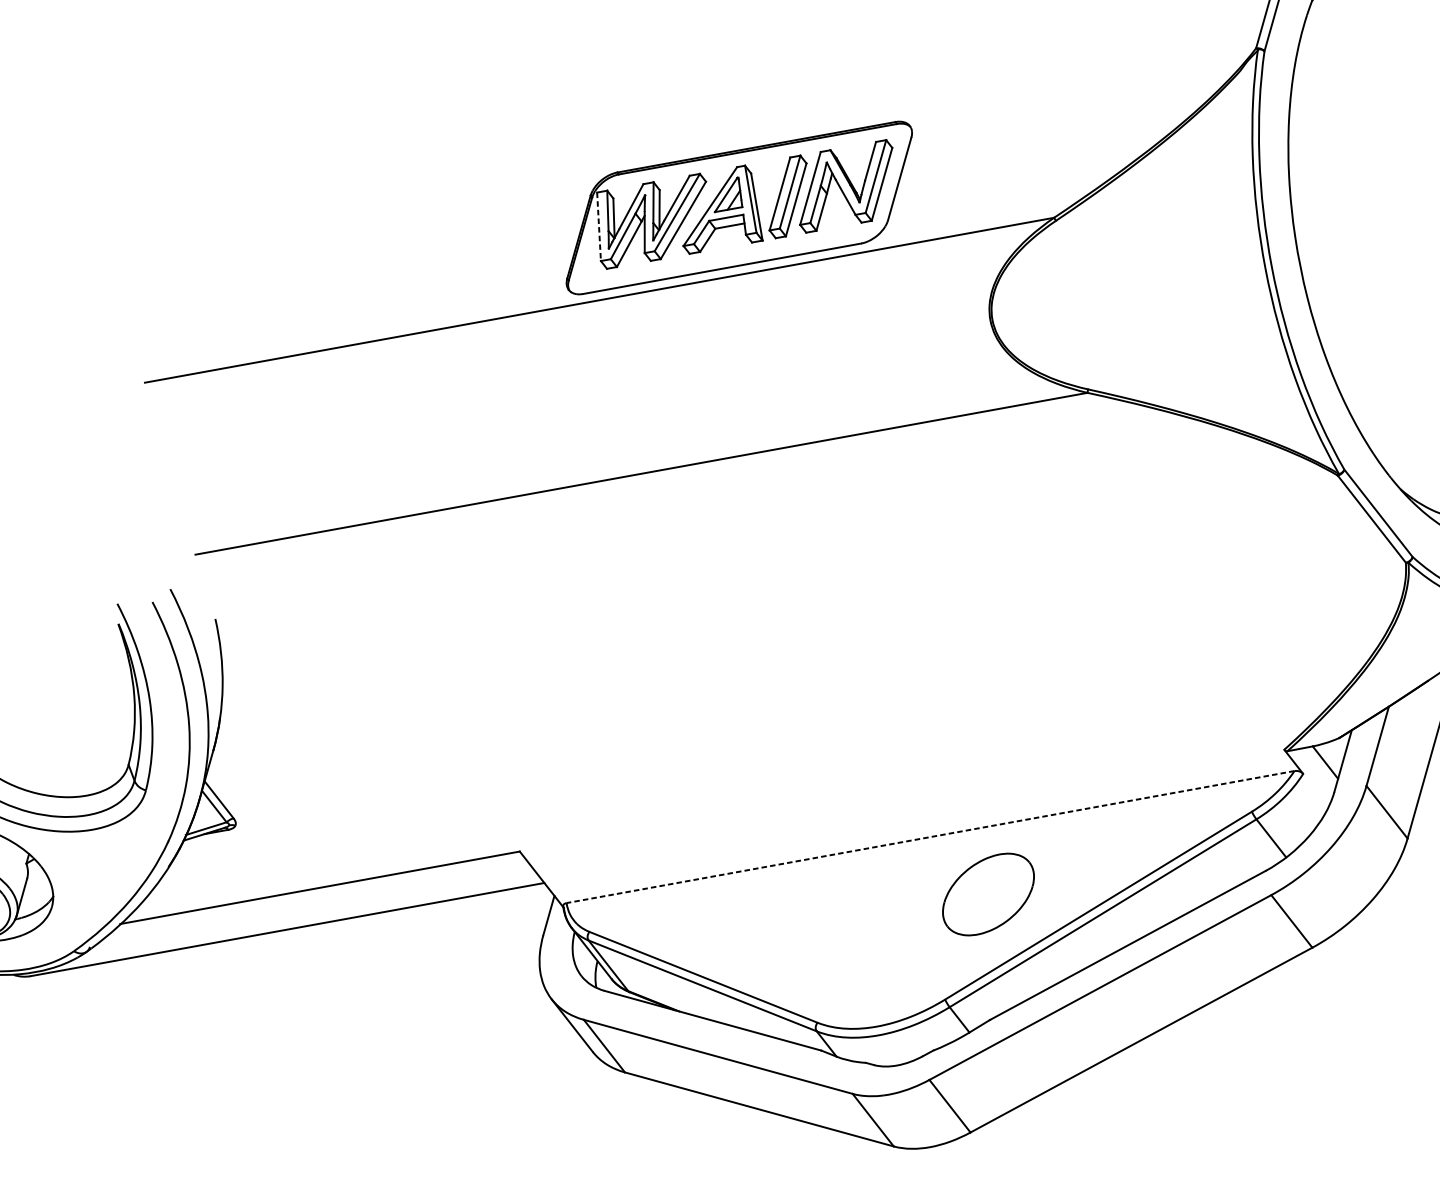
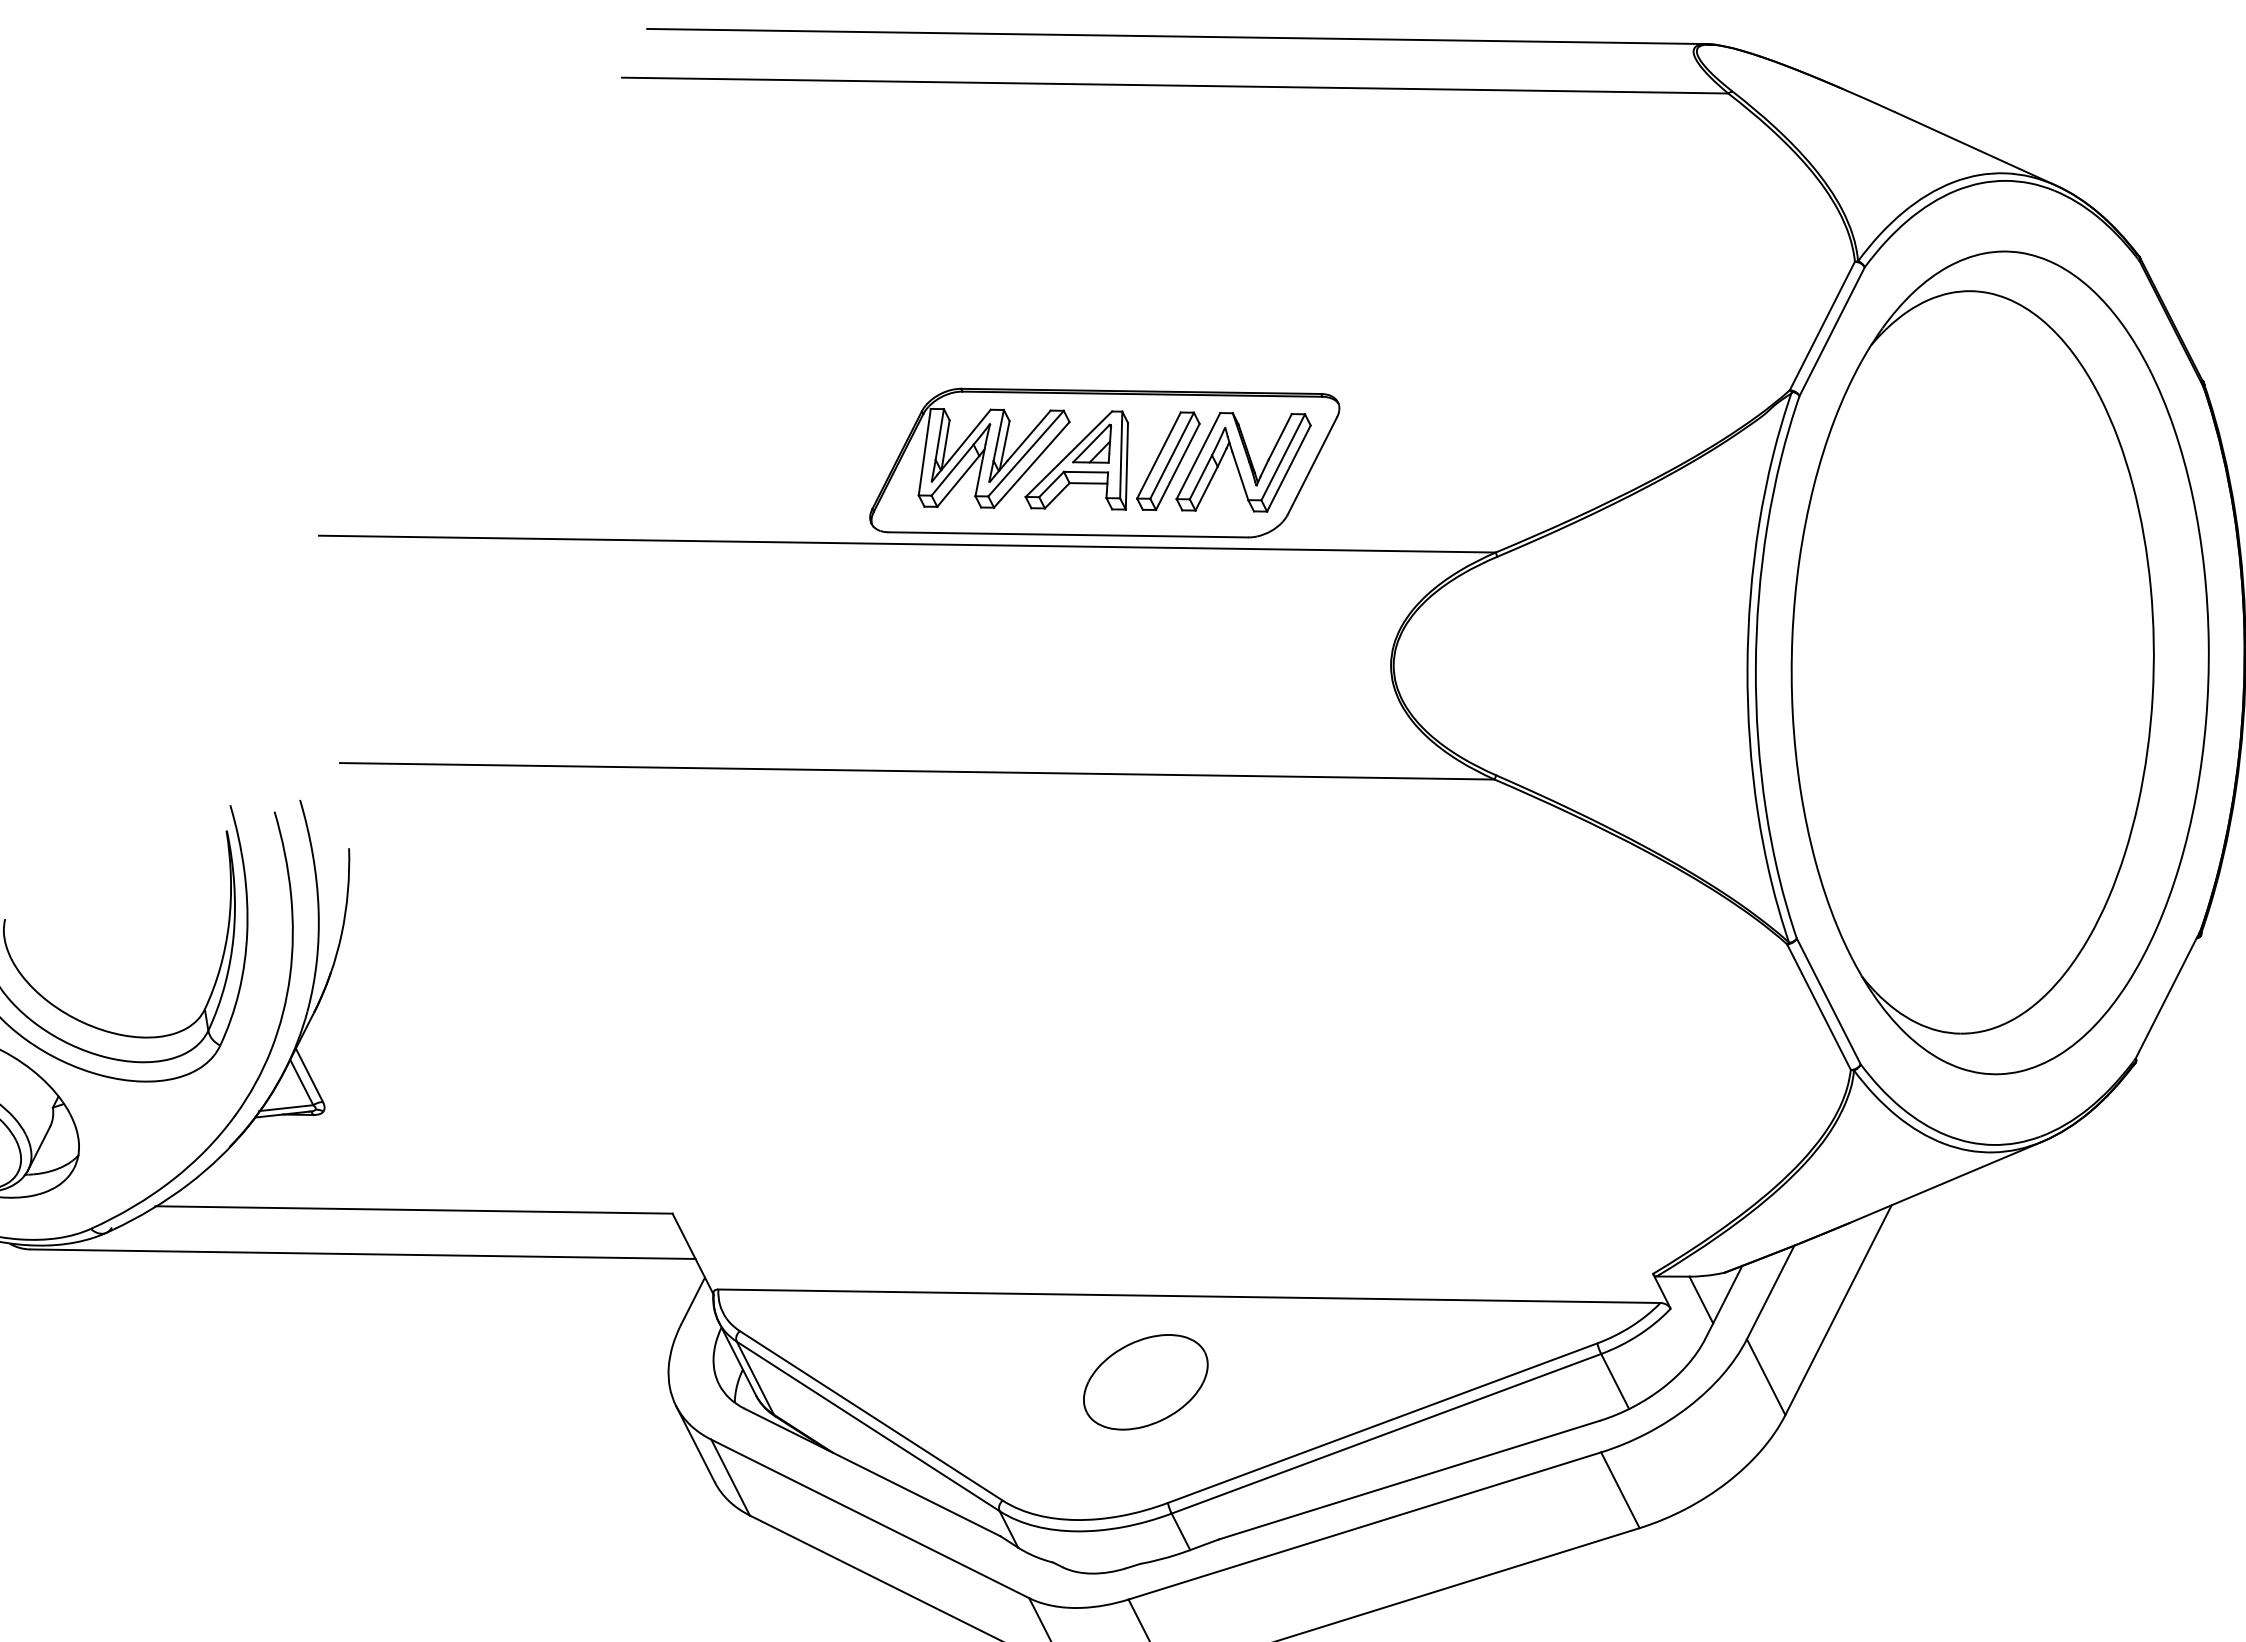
line: (598, 227) -> (924, 452), dashed -> solid
line: (929, 837) -> (1188, 1296), dashed -> solid
part: (988, 894) -> (1145, 1382), moved

